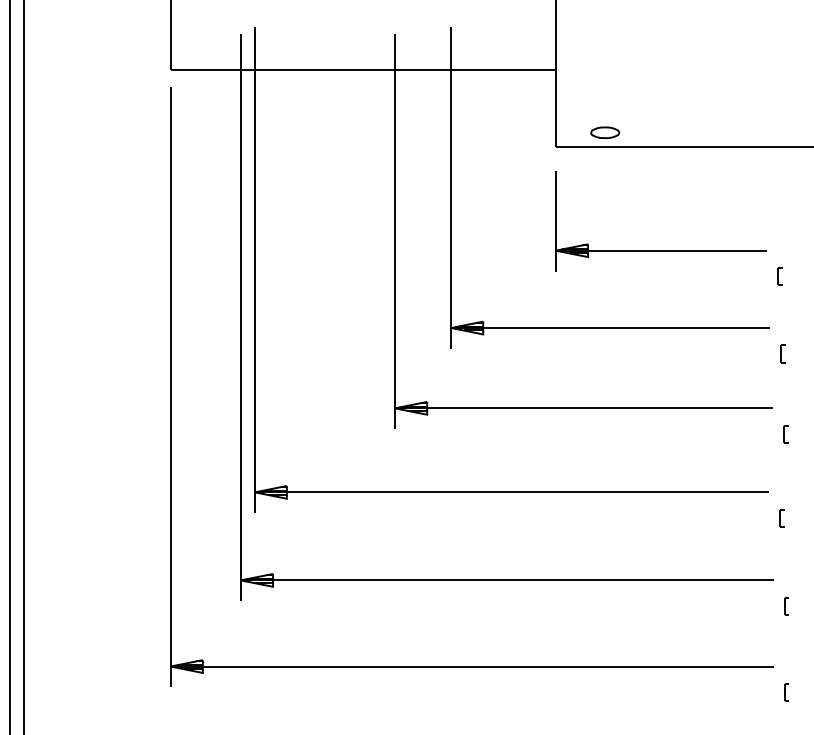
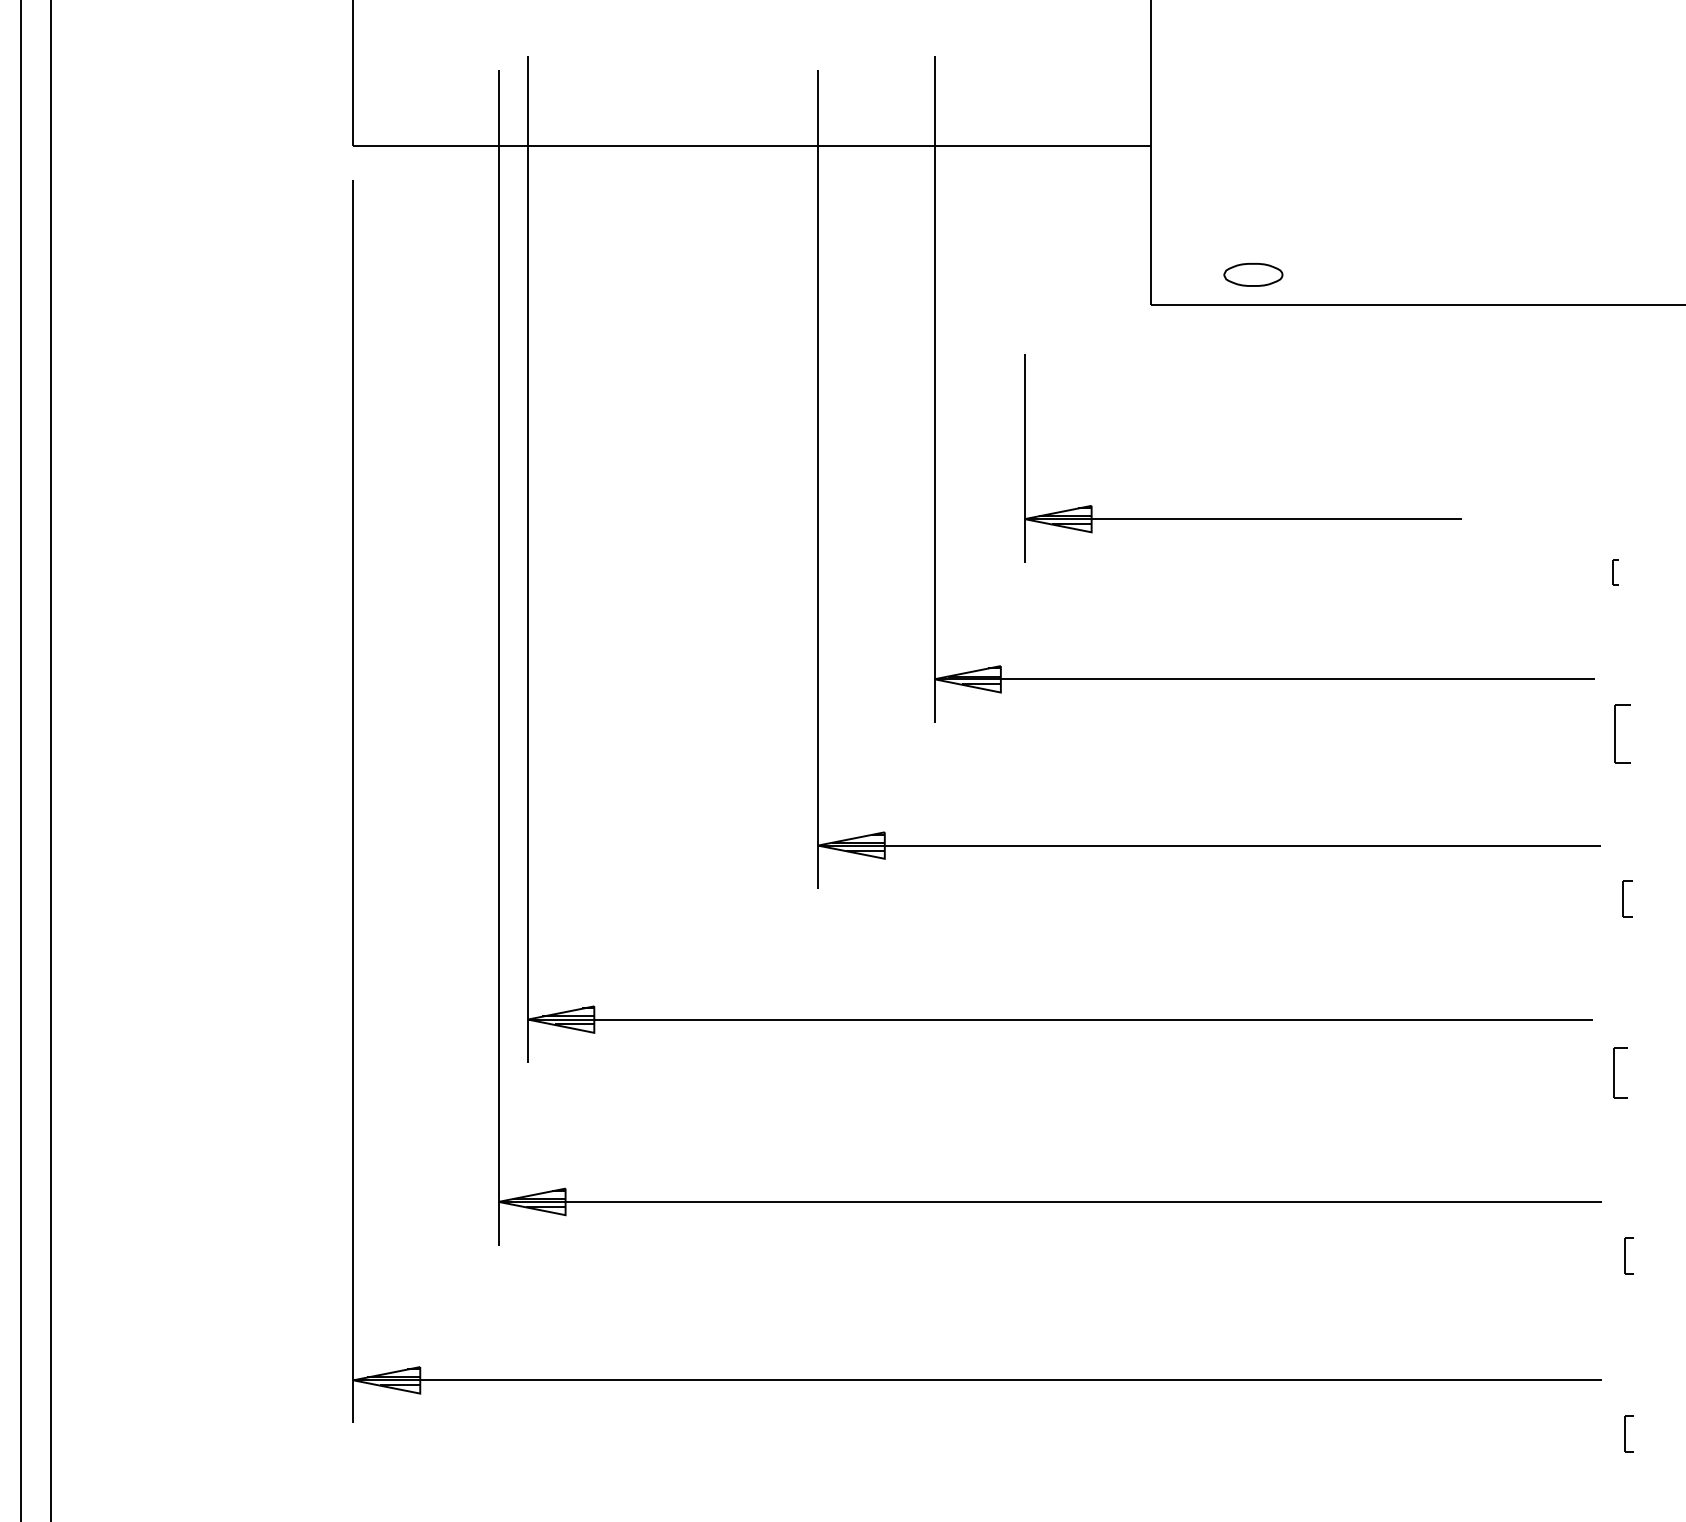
part: (660, 250) -> (1241, 518), moved
part: (779, 276) -> (1614, 572), size x0.7
part: (782, 353) -> (1620, 732), size x1.6
part: (781, 518) -> (1618, 1073), size x1.4

